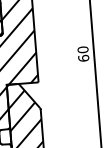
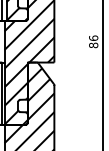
text: (83, 53) -> (93, 41), 60 -> 86

